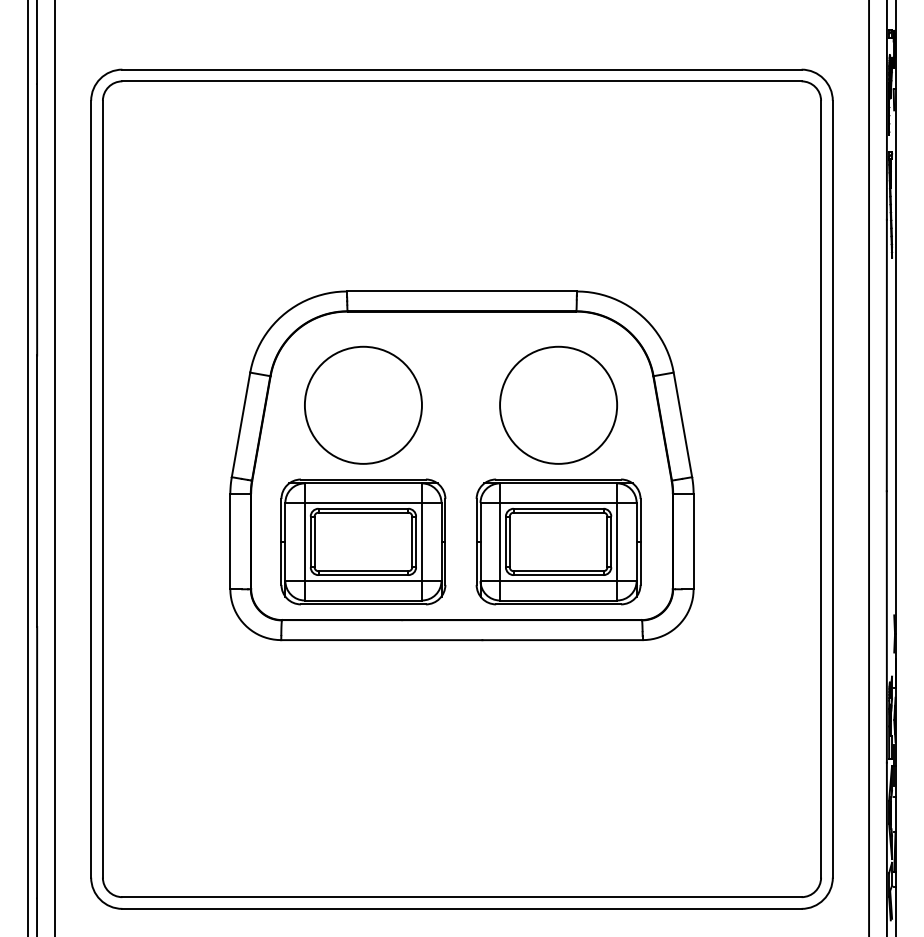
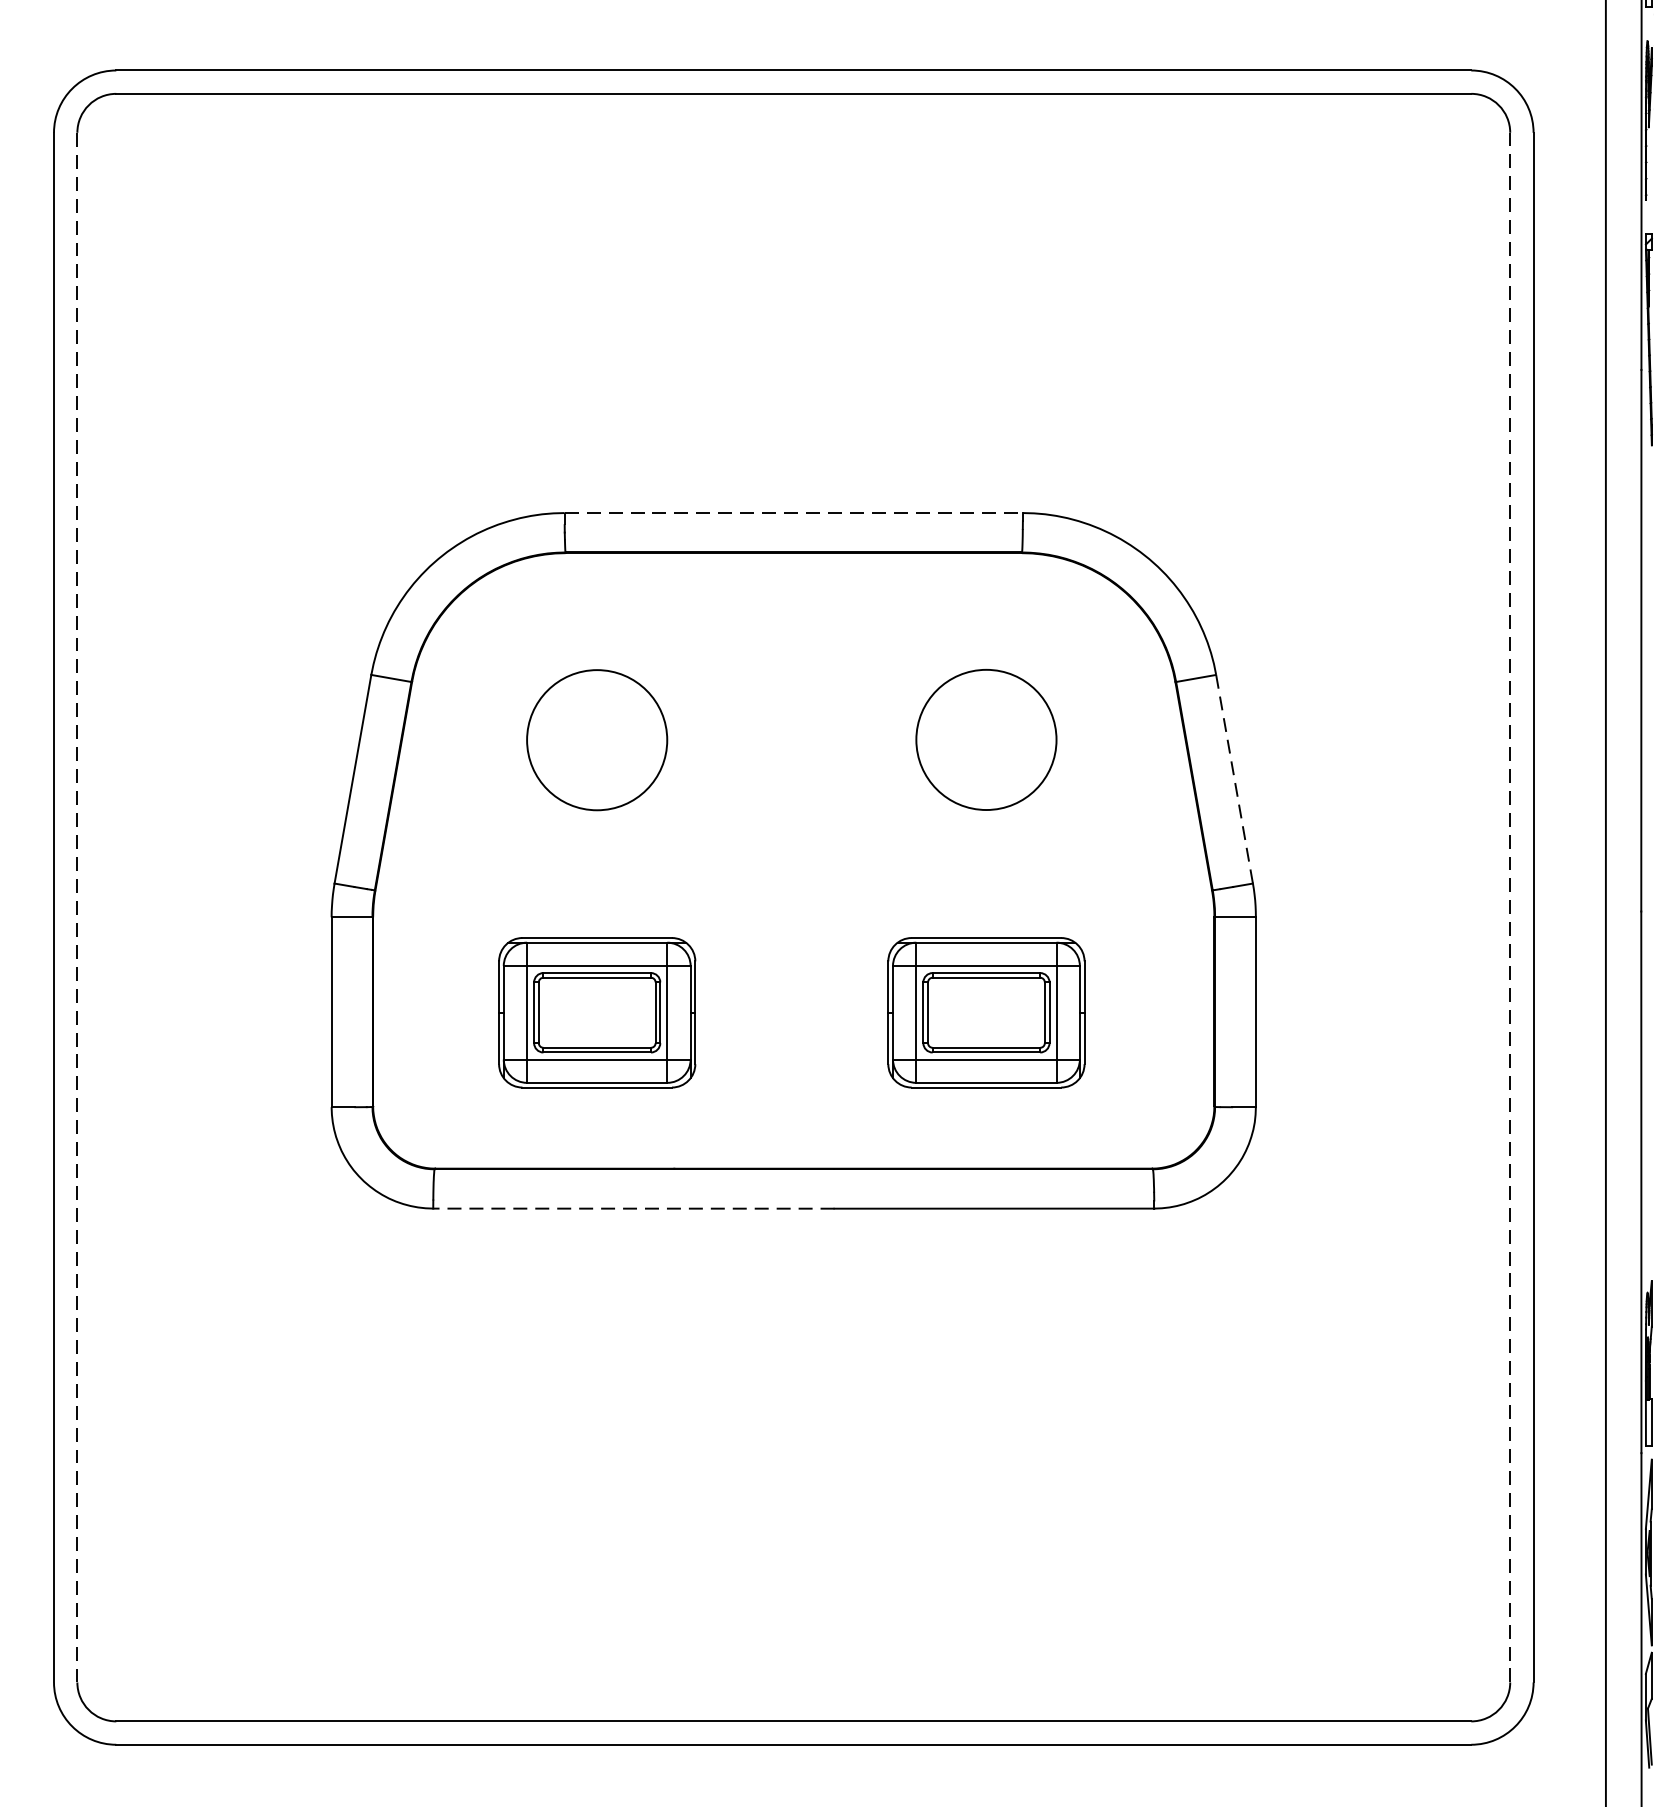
line: (462, 291) -> (794, 513), solid -> dashed
circle: (362, 404) -> (595, 738), size x0.6
circle: (558, 404) -> (986, 738), size x0.6
line: (683, 425) -> (1235, 780), solid -> dashed
line: (821, 488) -> (1511, 906), solid -> dashed
line: (102, 489) -> (76, 908), solid -> dashed
part: (363, 541) -> (597, 1011), size x0.6
part: (558, 541) -> (986, 1011), size x0.6
line: (381, 640) -> (633, 1209), solid -> dashed

